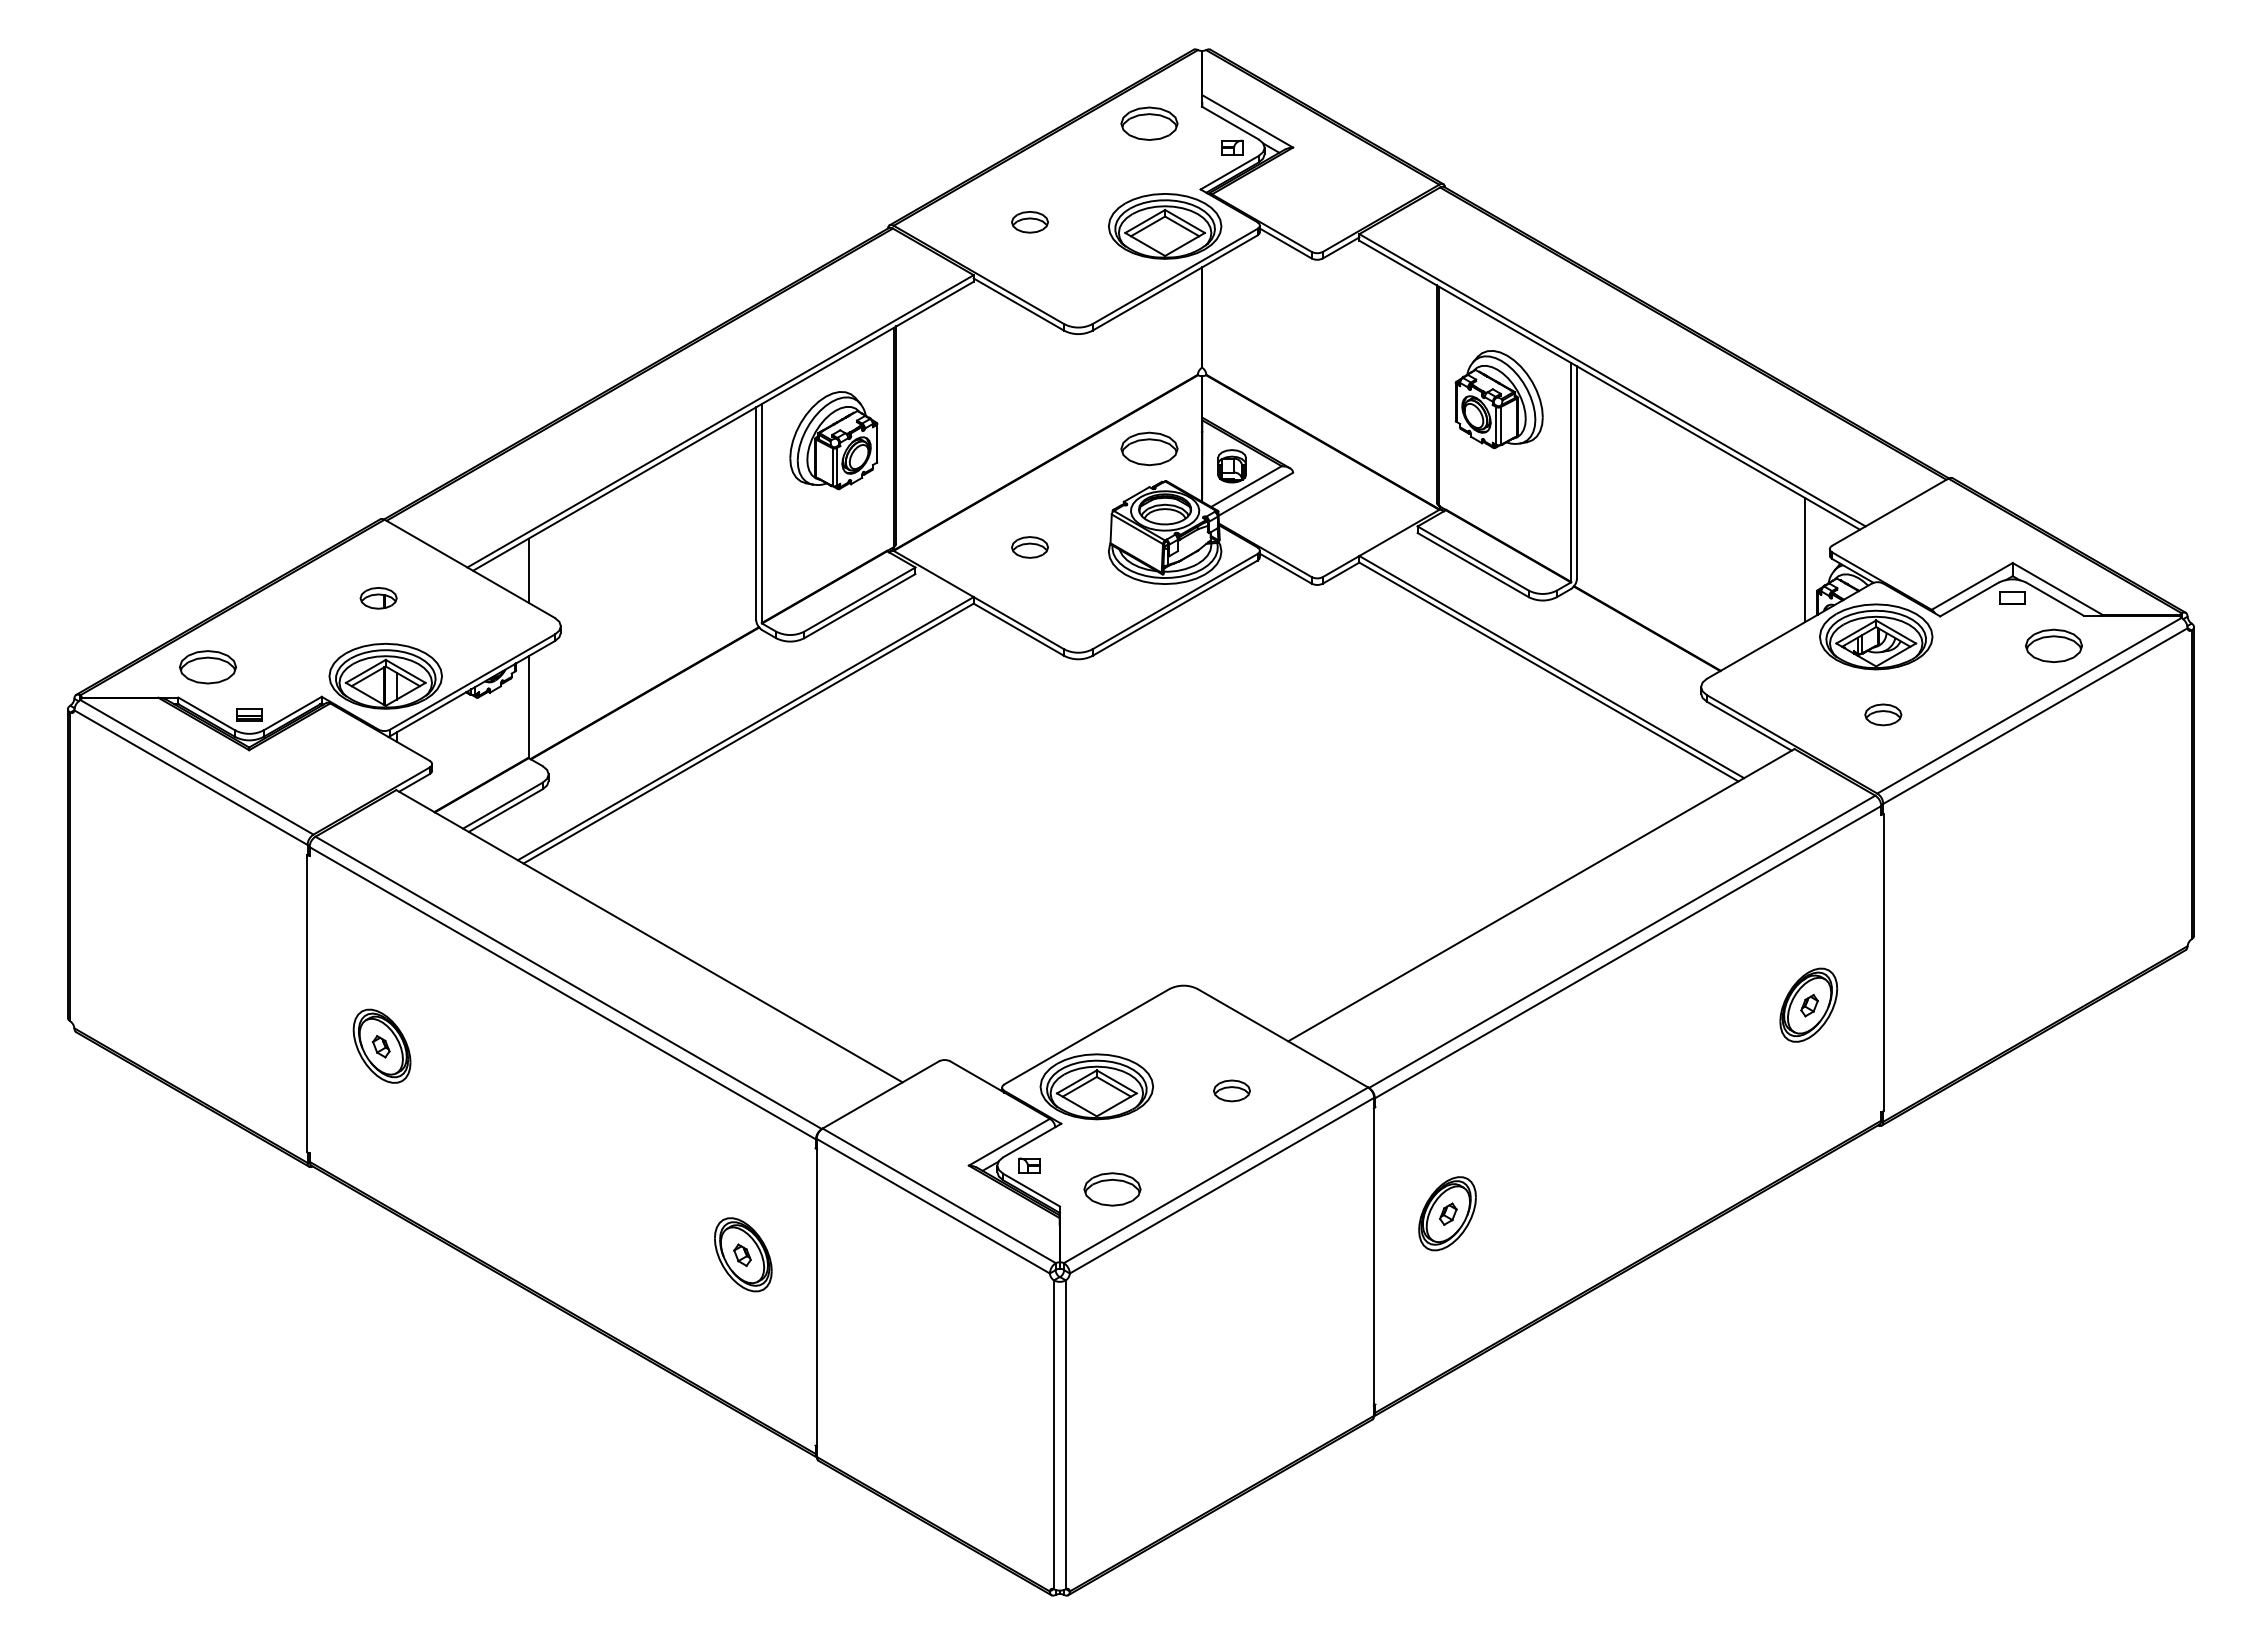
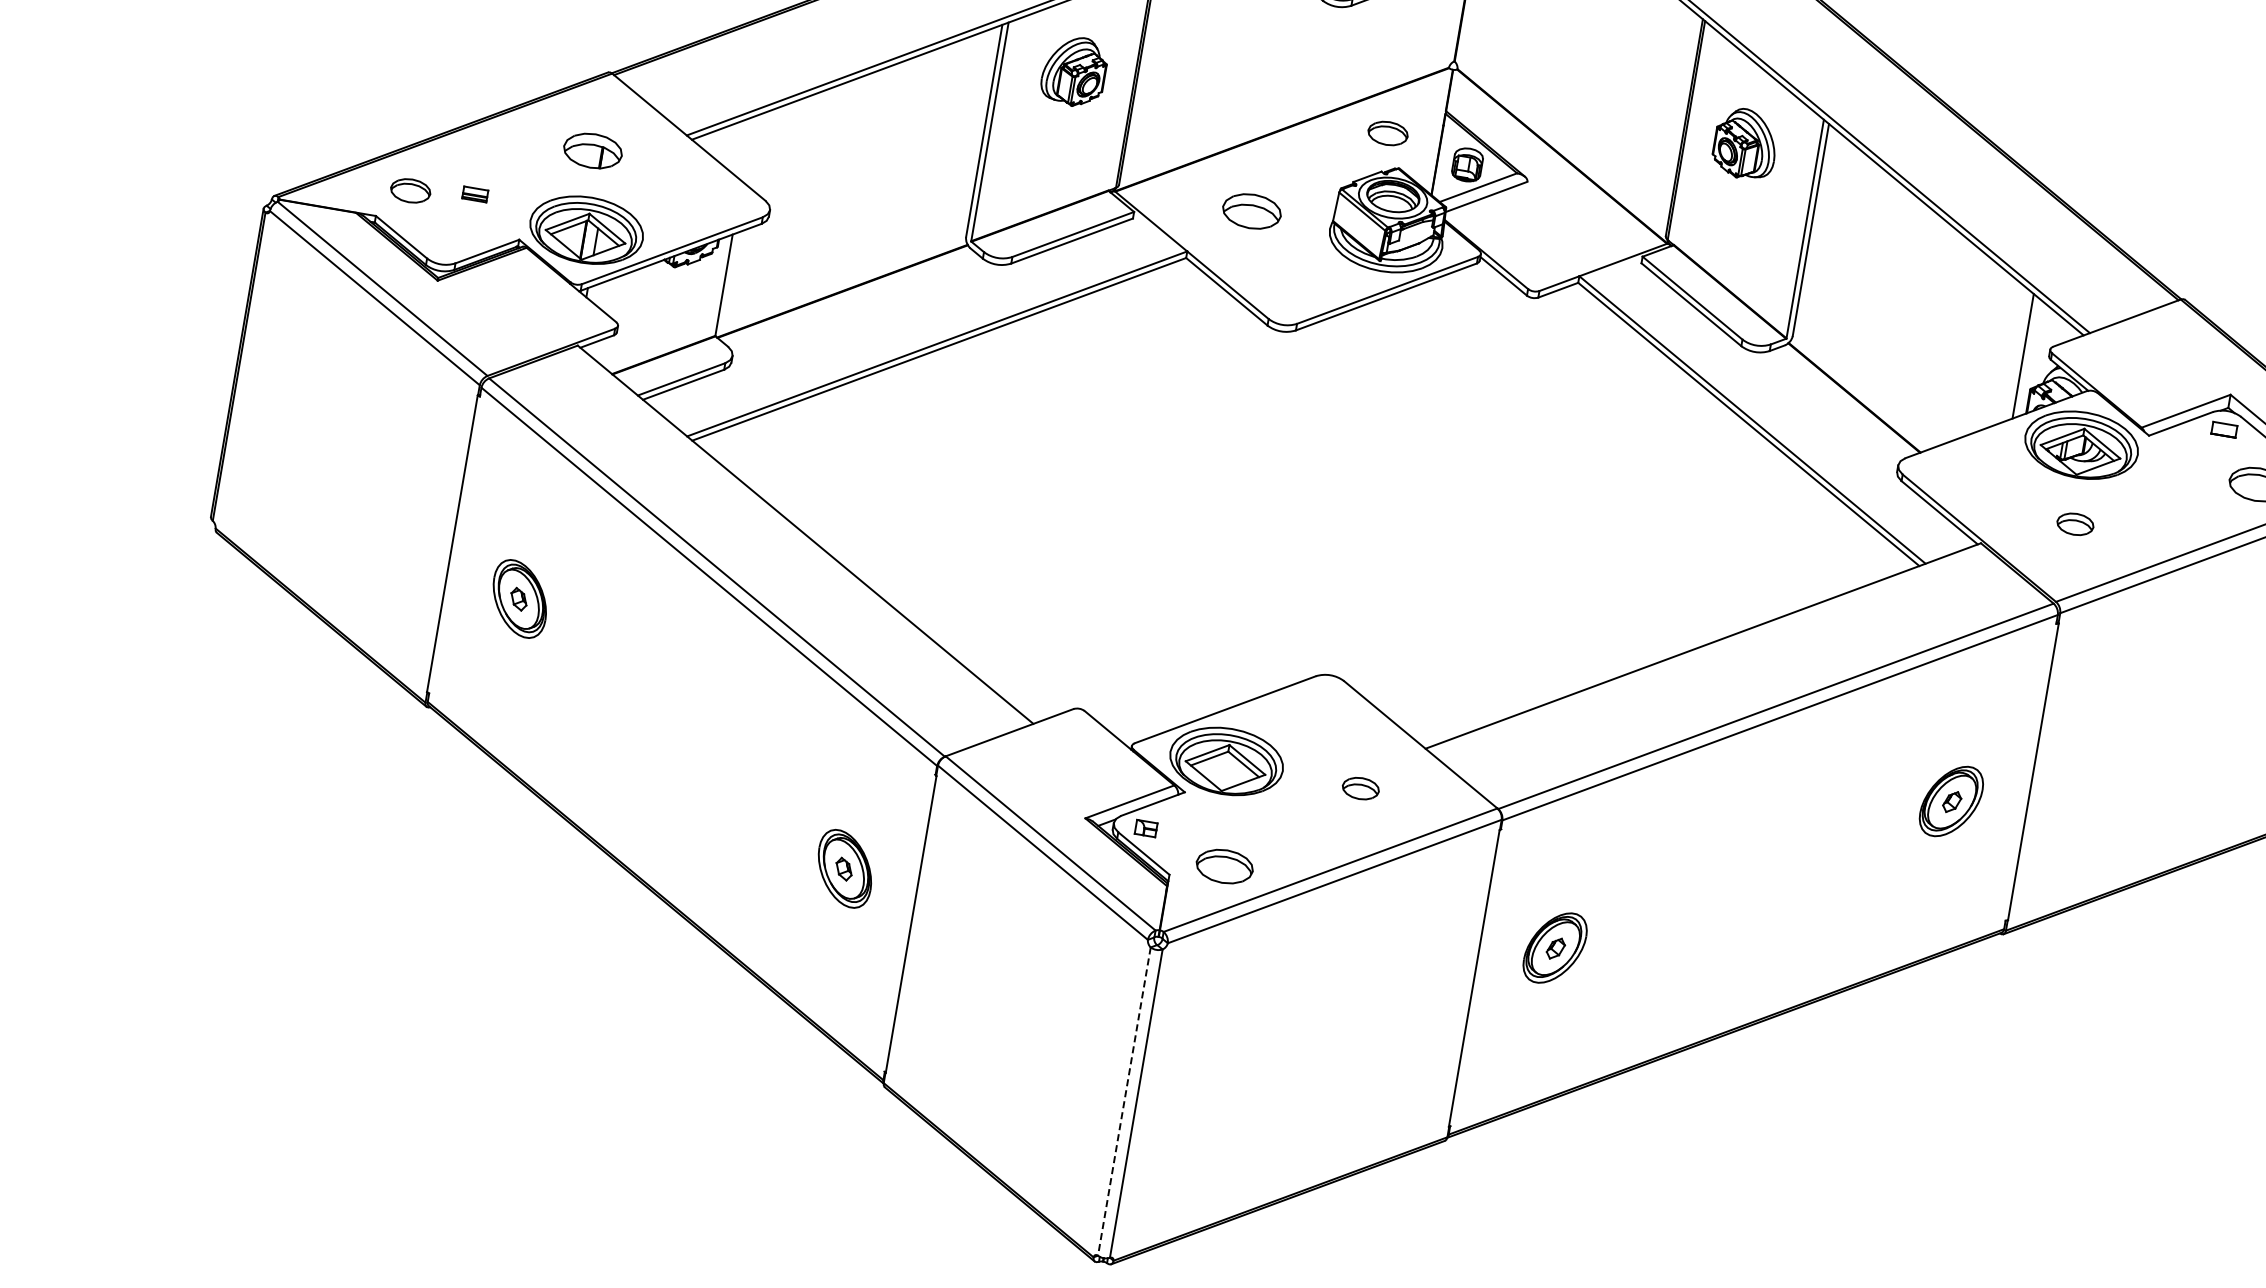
part: (1498, 399) -> (1745, 143), size x0.7
part: (833, 440) -> (1073, 71), size x0.7
part: (1149, 448) -> (1388, 133), size x0.7
part: (1029, 547) -> (1251, 211), size x1.6
line: (528, 570) -> (747, 148), removed
part: (378, 598) -> (592, 151), size x1.6
part: (207, 667) -> (410, 190), size x0.7
part: (249, 714) -> (475, 193), moved
line: (1053, 1435) -> (1123, 1102), solid -> dashed

